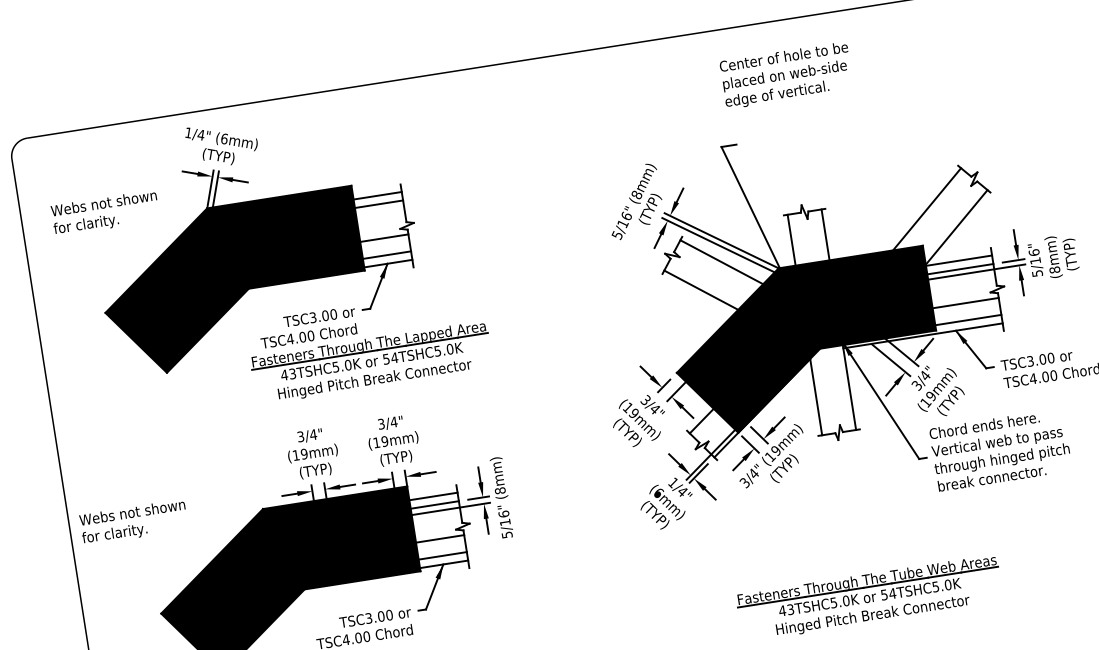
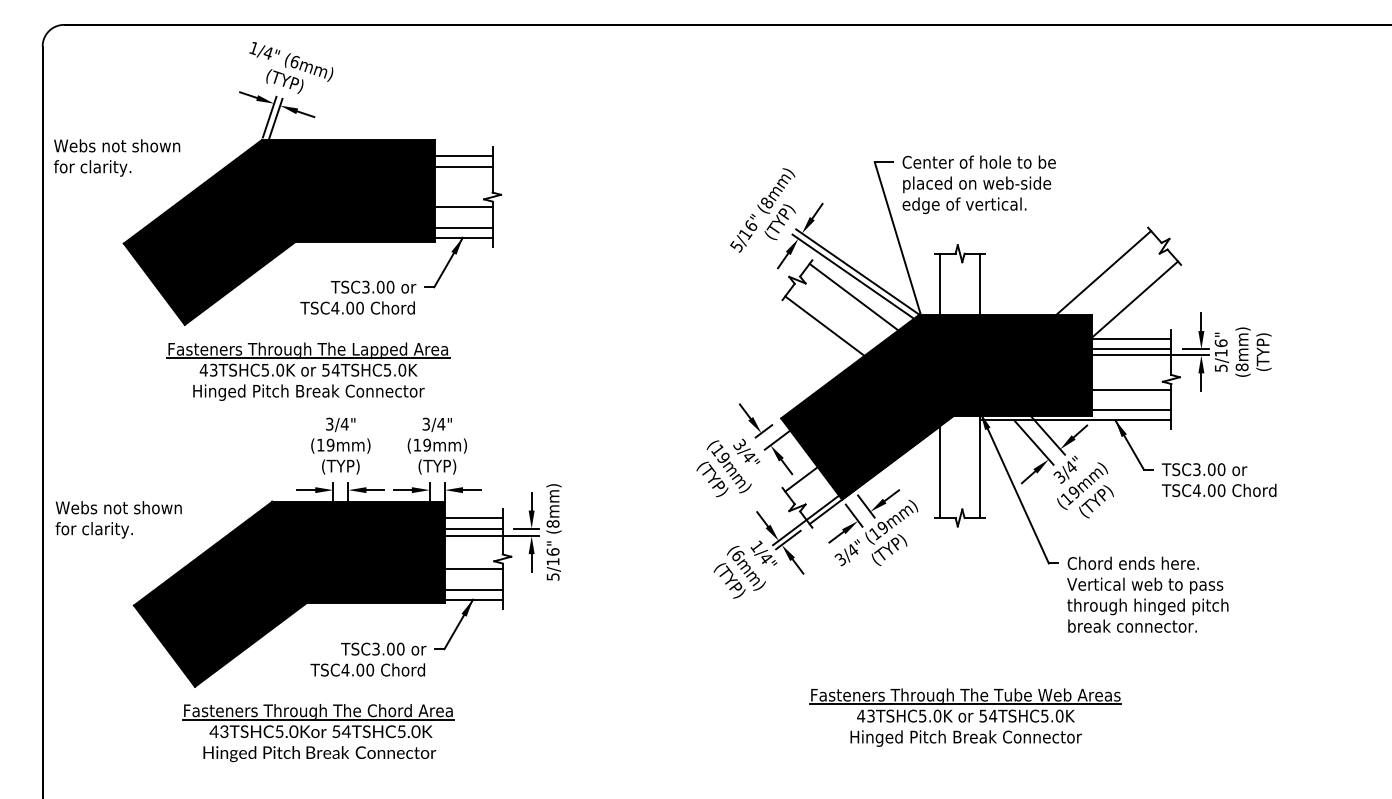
text: (786, 75) -> (978, 184), moved
text: (104, 212) -> (116, 157), moved
part: (371, 362) -> (308, 371), moved
text: (1000, 449) -> (1147, 594), moved
text: (133, 522) -> (118, 519), moved

